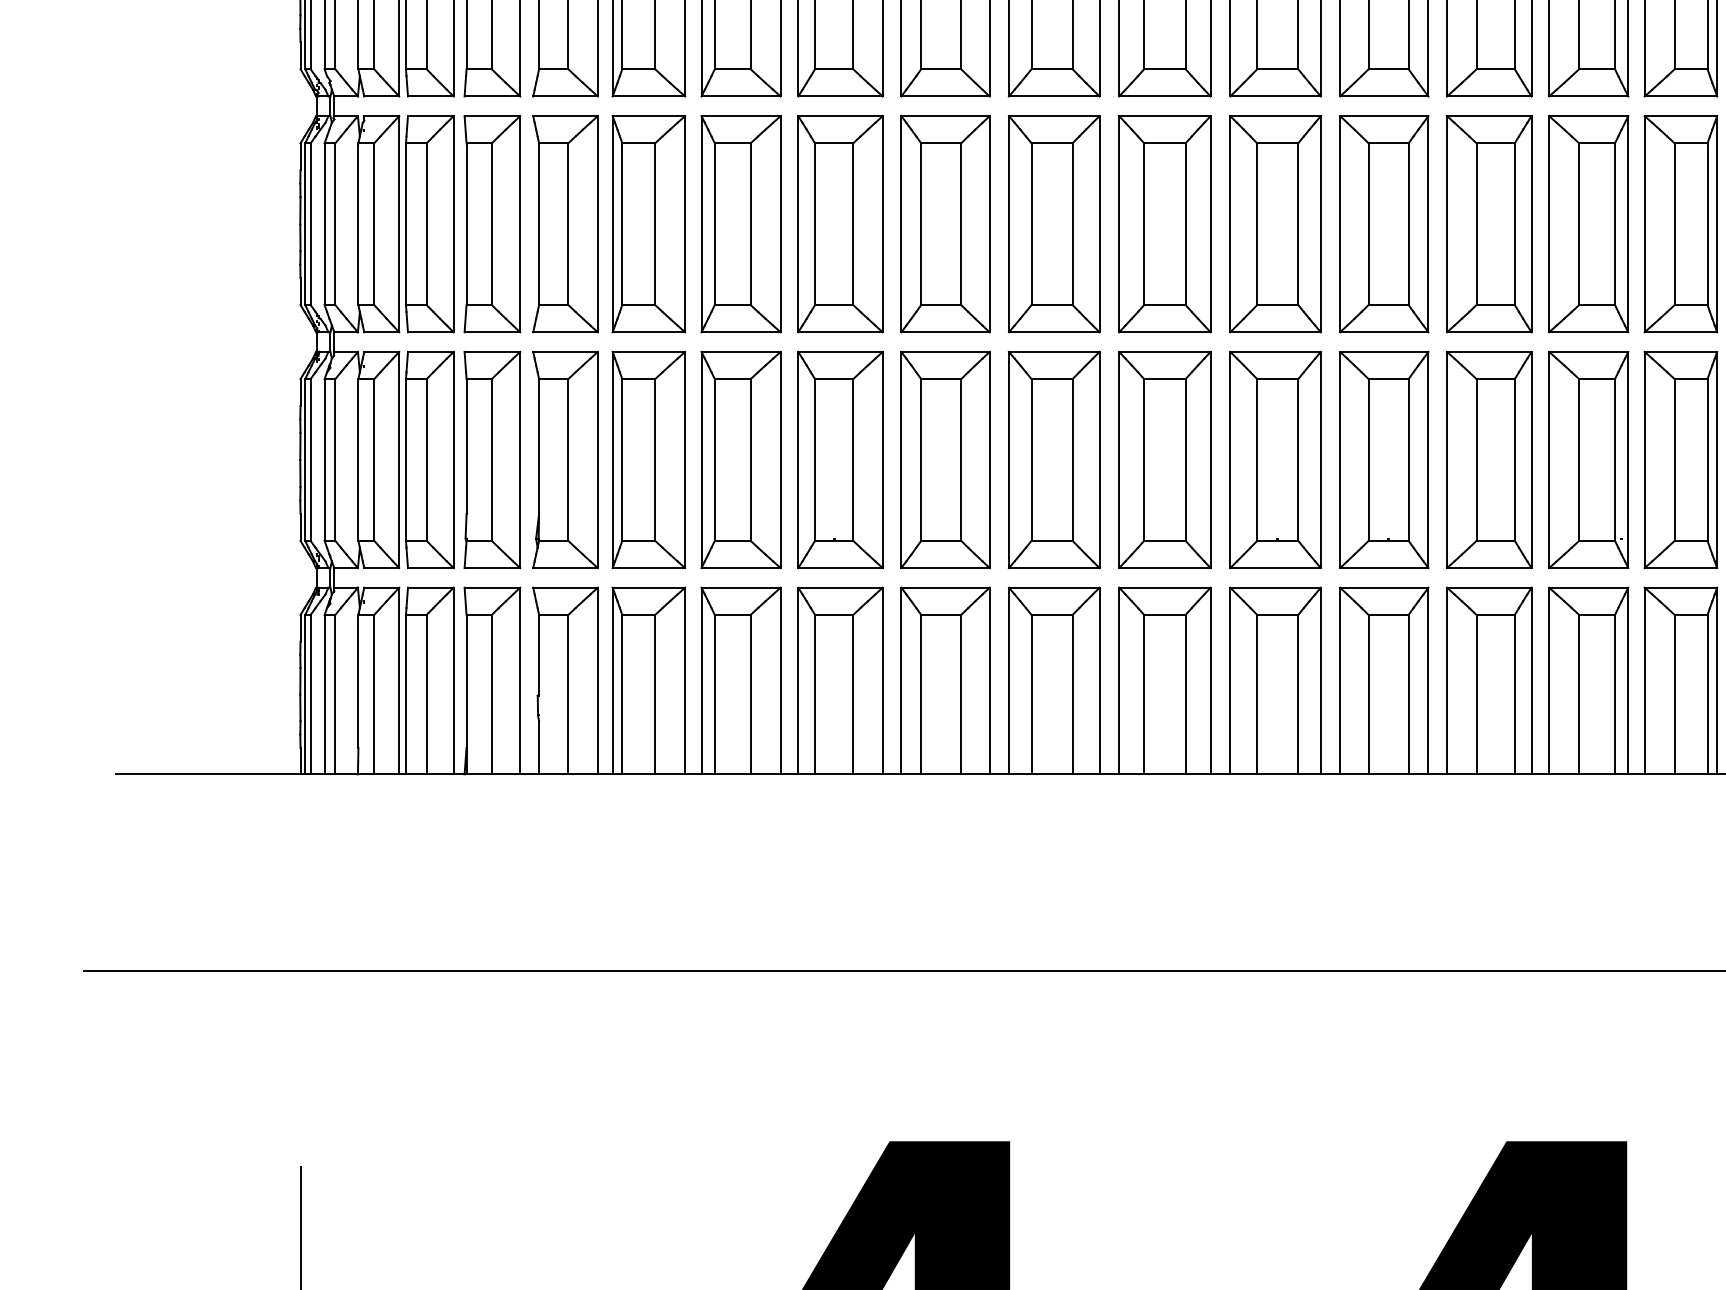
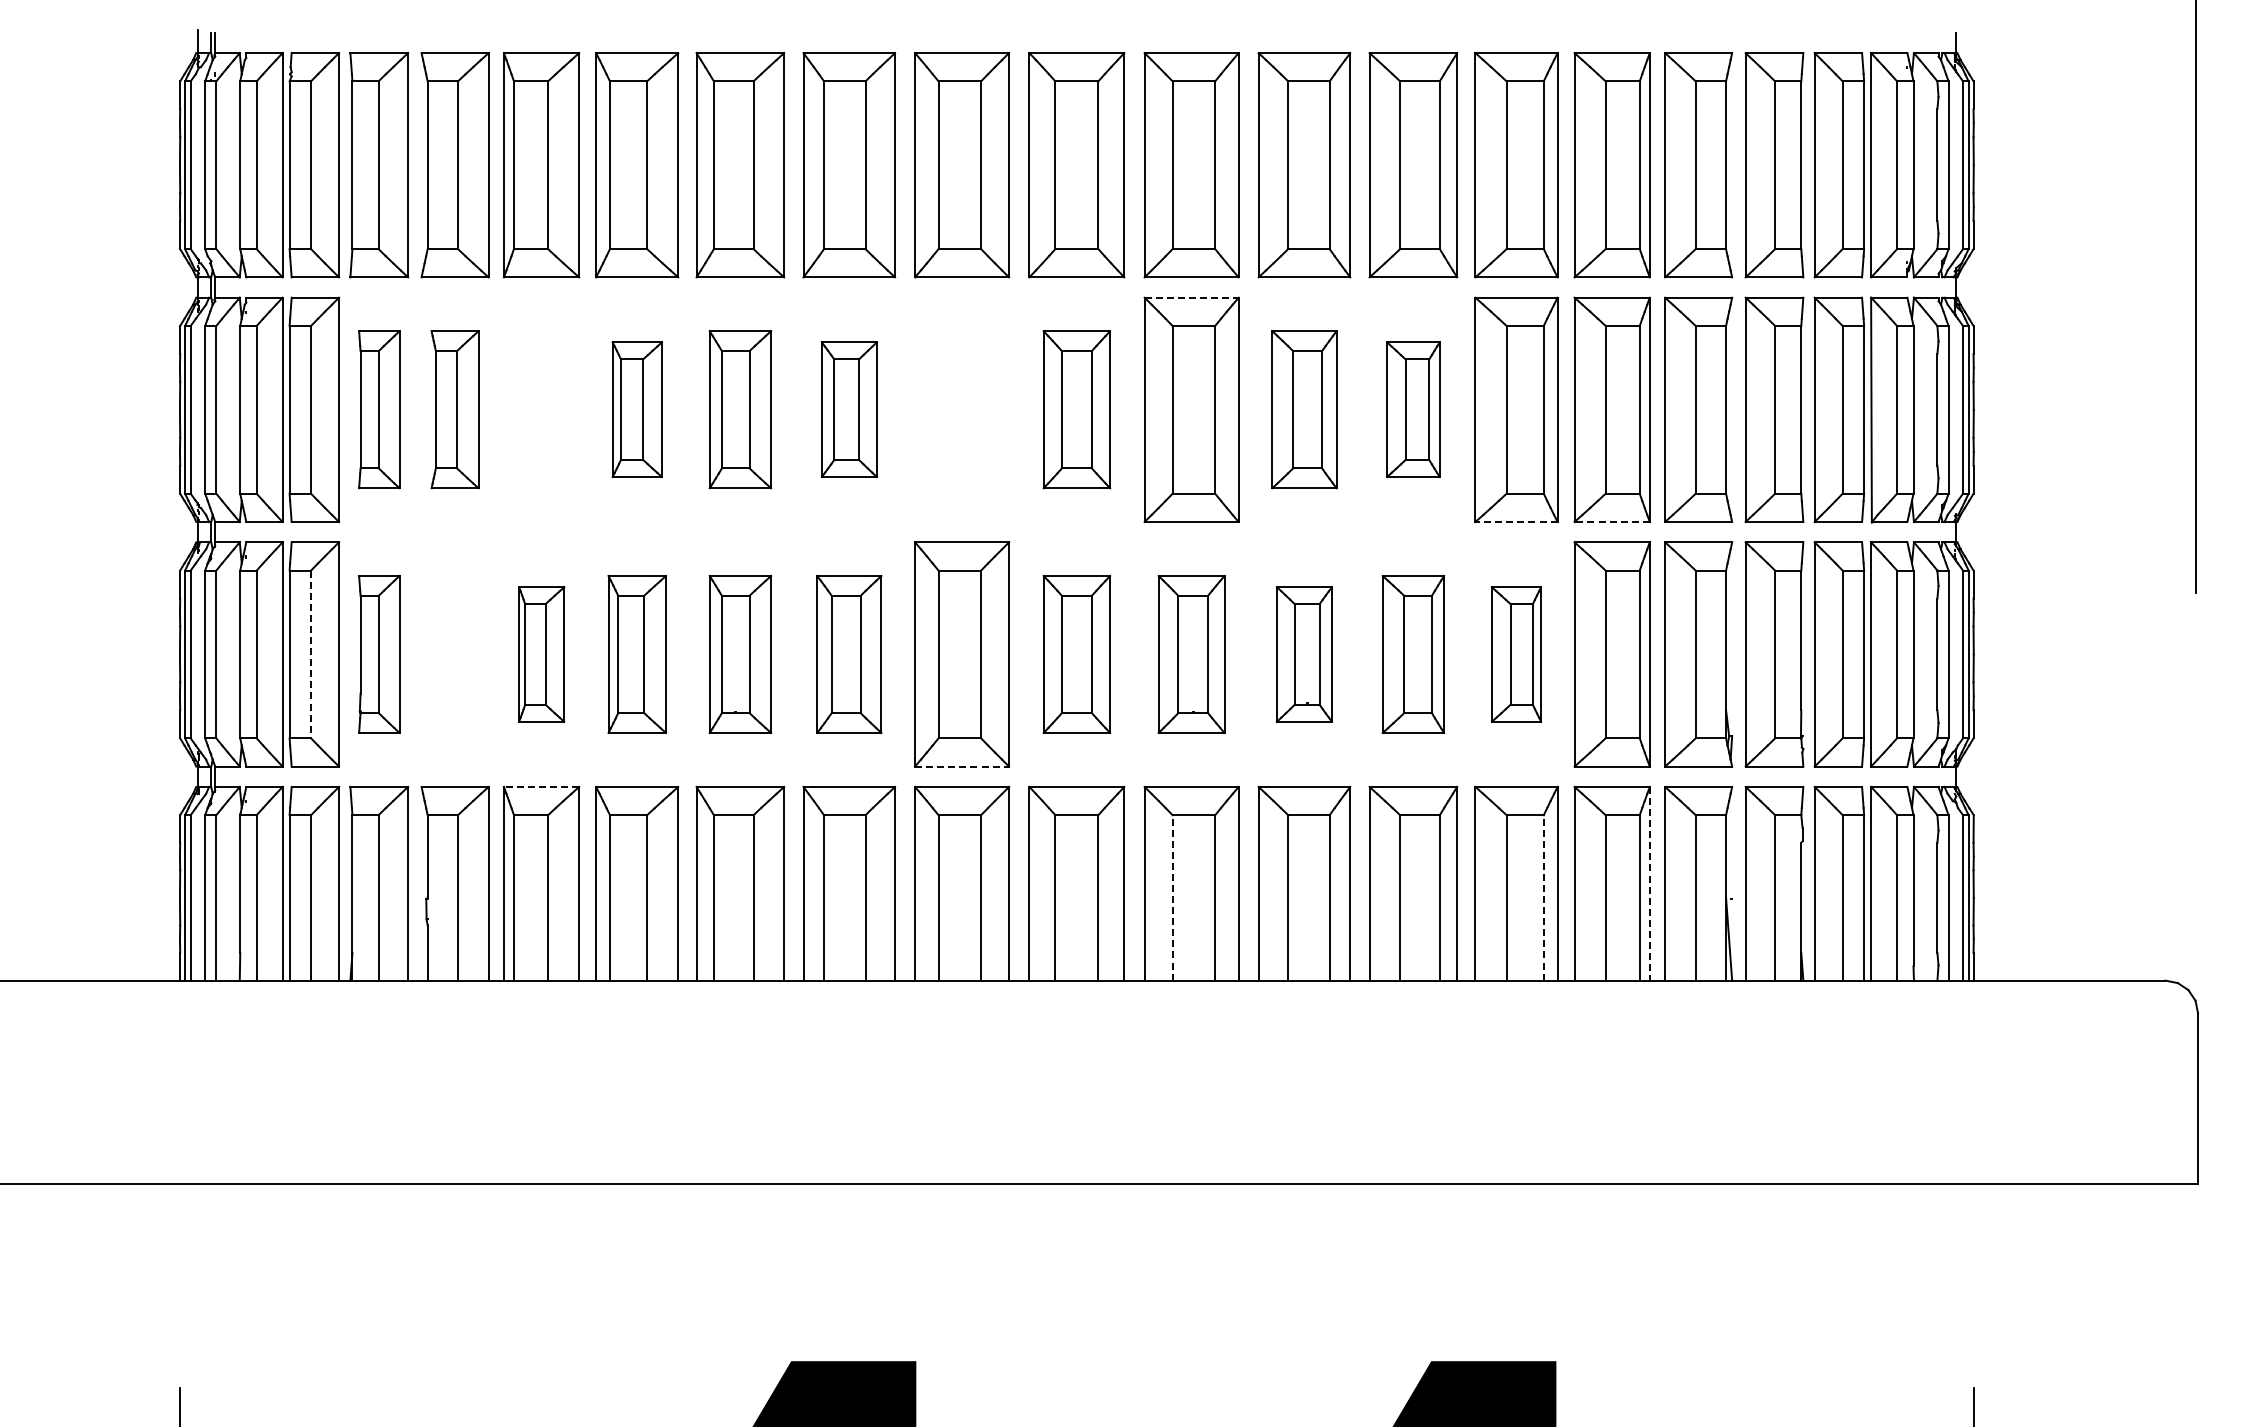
line: (1275, 115) -> (1191, 297), solid -> dashed
part: (492, 223) -> (379, 409), size x0.7
part: (564, 223) -> (454, 409), size x0.7
part: (648, 223) -> (541, 409), removed
part: (741, 223) -> (637, 409), size x0.6
part: (840, 223) -> (740, 409), size x0.7
part: (945, 223) -> (849, 409), size x0.6
part: (1054, 223) -> (962, 409), removed
part: (1164, 223) -> (1076, 409), size x0.7
part: (1384, 223) -> (1304, 409), size x0.7
part: (1489, 223) -> (1413, 409), size x0.6
line: (1588, 331) -> (1516, 521), solid -> dashed
line: (1681, 331) -> (1612, 521), solid -> dashed
line: (427, 460) -> (311, 654), solid -> dashed
part: (492, 460) -> (379, 654), size x0.7
part: (564, 460) -> (454, 654), removed
part: (648, 460) -> (541, 654), size x0.6
part: (741, 460) -> (637, 654), size x0.7
part: (840, 460) -> (740, 654), size x0.7
part: (945, 460) -> (849, 654), size x0.7
part: (1164, 460) -> (1076, 654), size x0.7
part: (1275, 460) -> (1191, 654), size x0.7
part: (1384, 460) -> (1304, 654), size x0.6
part: (1489, 460) -> (1413, 654), size x0.7
part: (1588, 460) -> (1516, 654), size x0.6
line: (1054, 568) -> (962, 766), solid -> dashed
line: (648, 587) -> (541, 786), solid -> dashed
line: (1716, 680) -> (1649, 883), solid -> dashed
line: (1257, 694) -> (1172, 897), solid -> dashed
line: (1614, 694) -> (1543, 897), solid -> dashed

